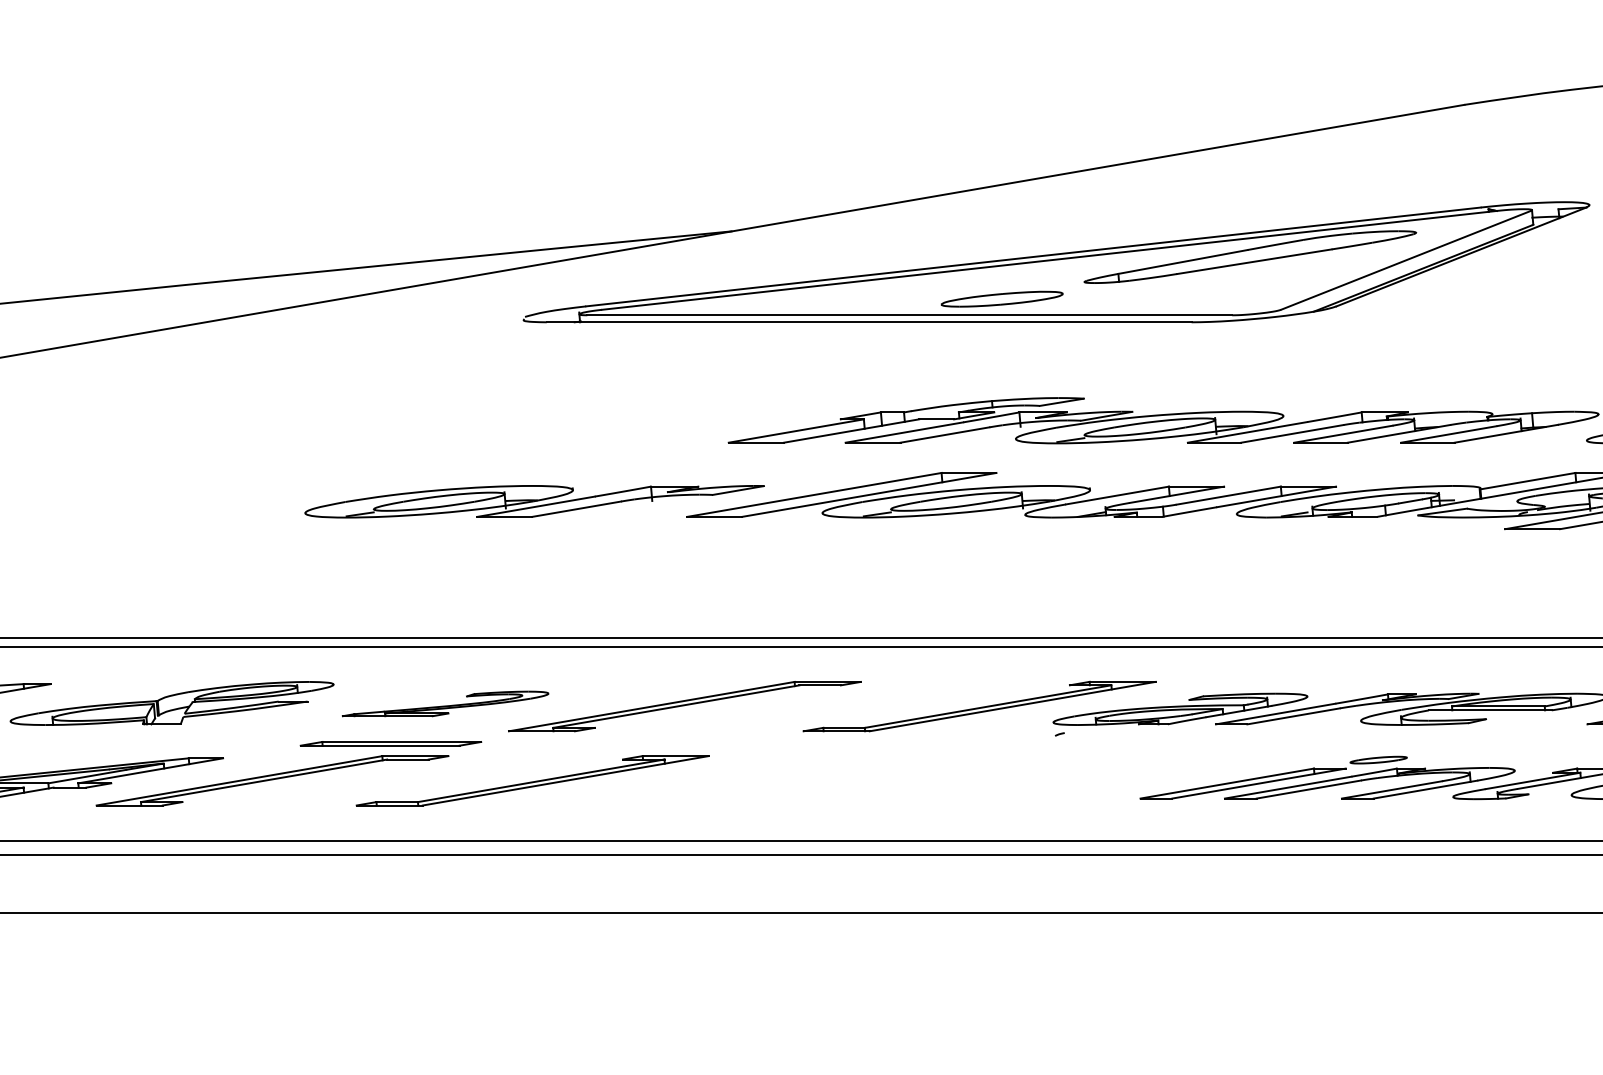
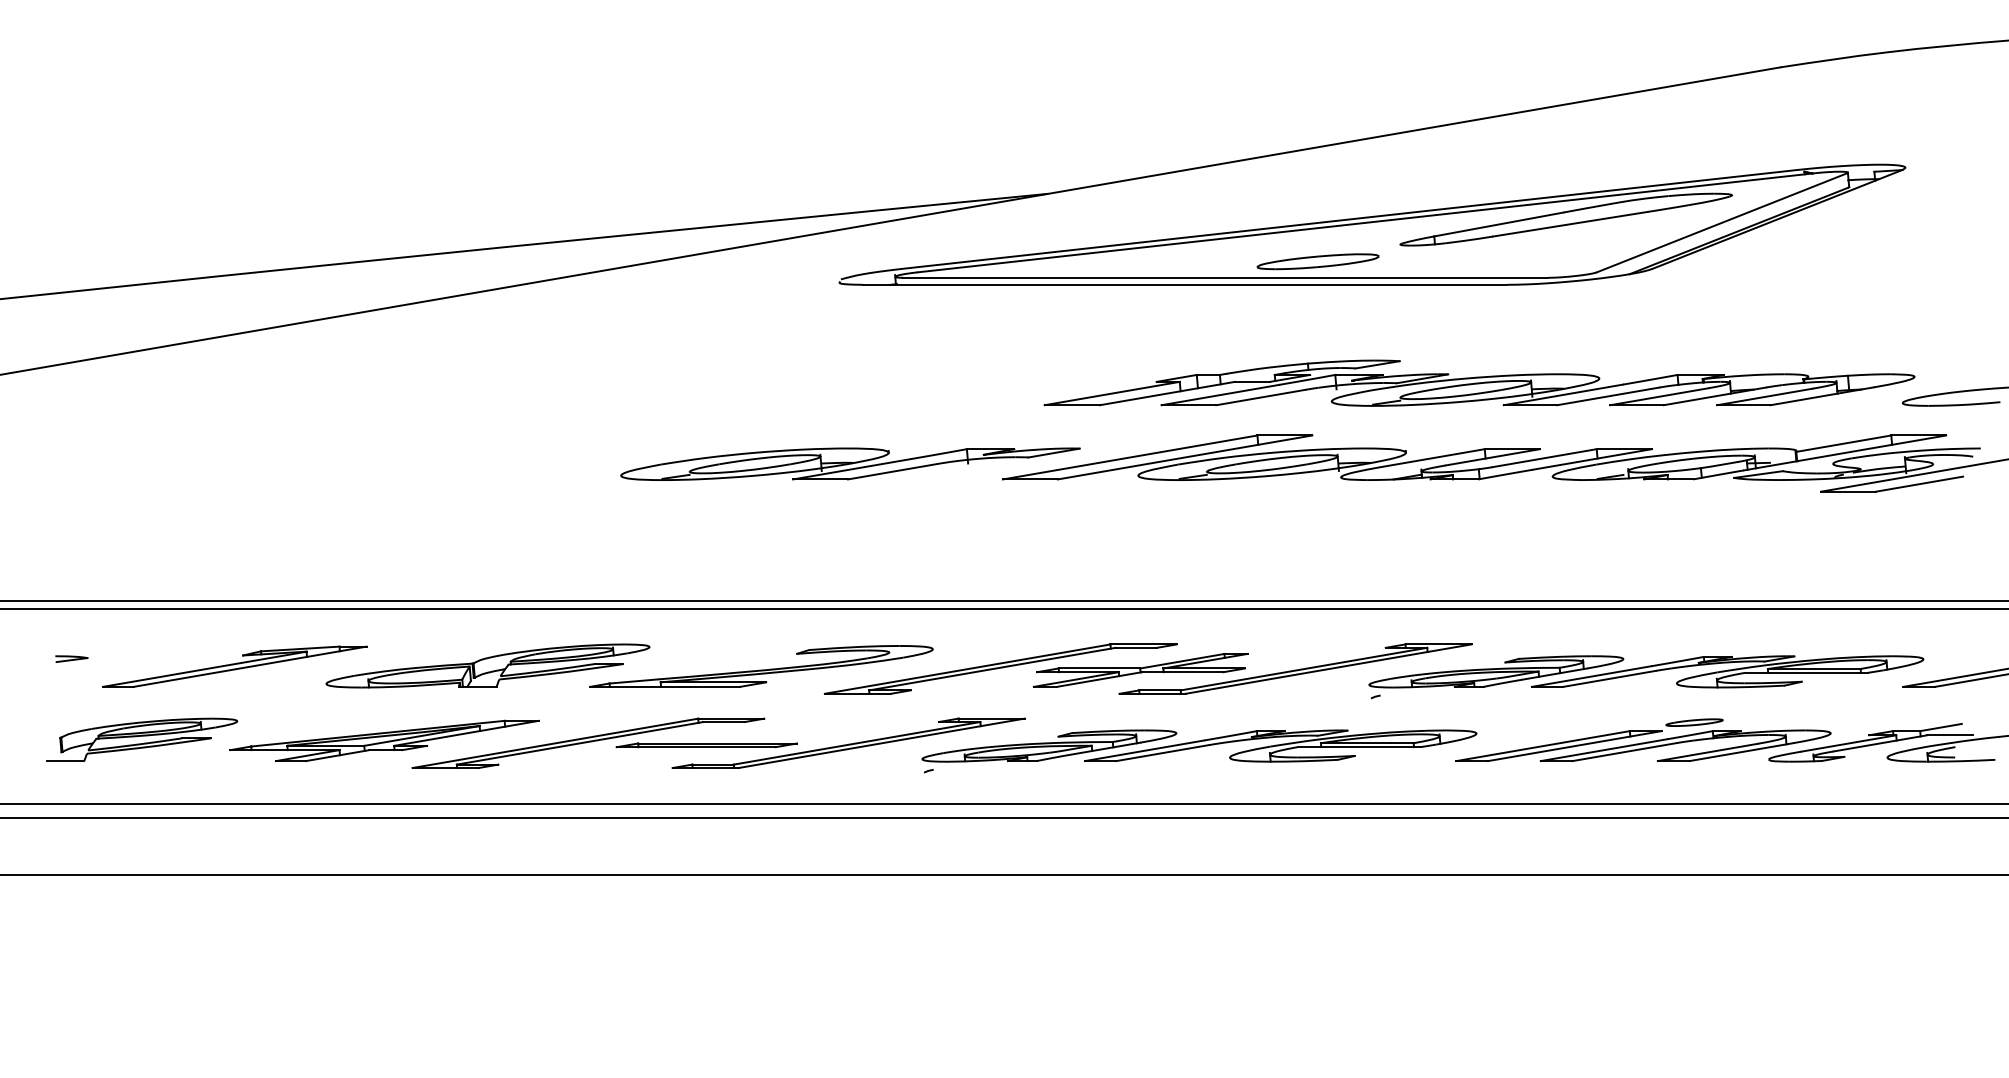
part: (445, 703) -> (761, 666), size x1.67
part: (824, 707) -> (1140, 670), added
part: (390, 743) -> (706, 745), moved
part: (883, 788) -> (1199, 751), added

